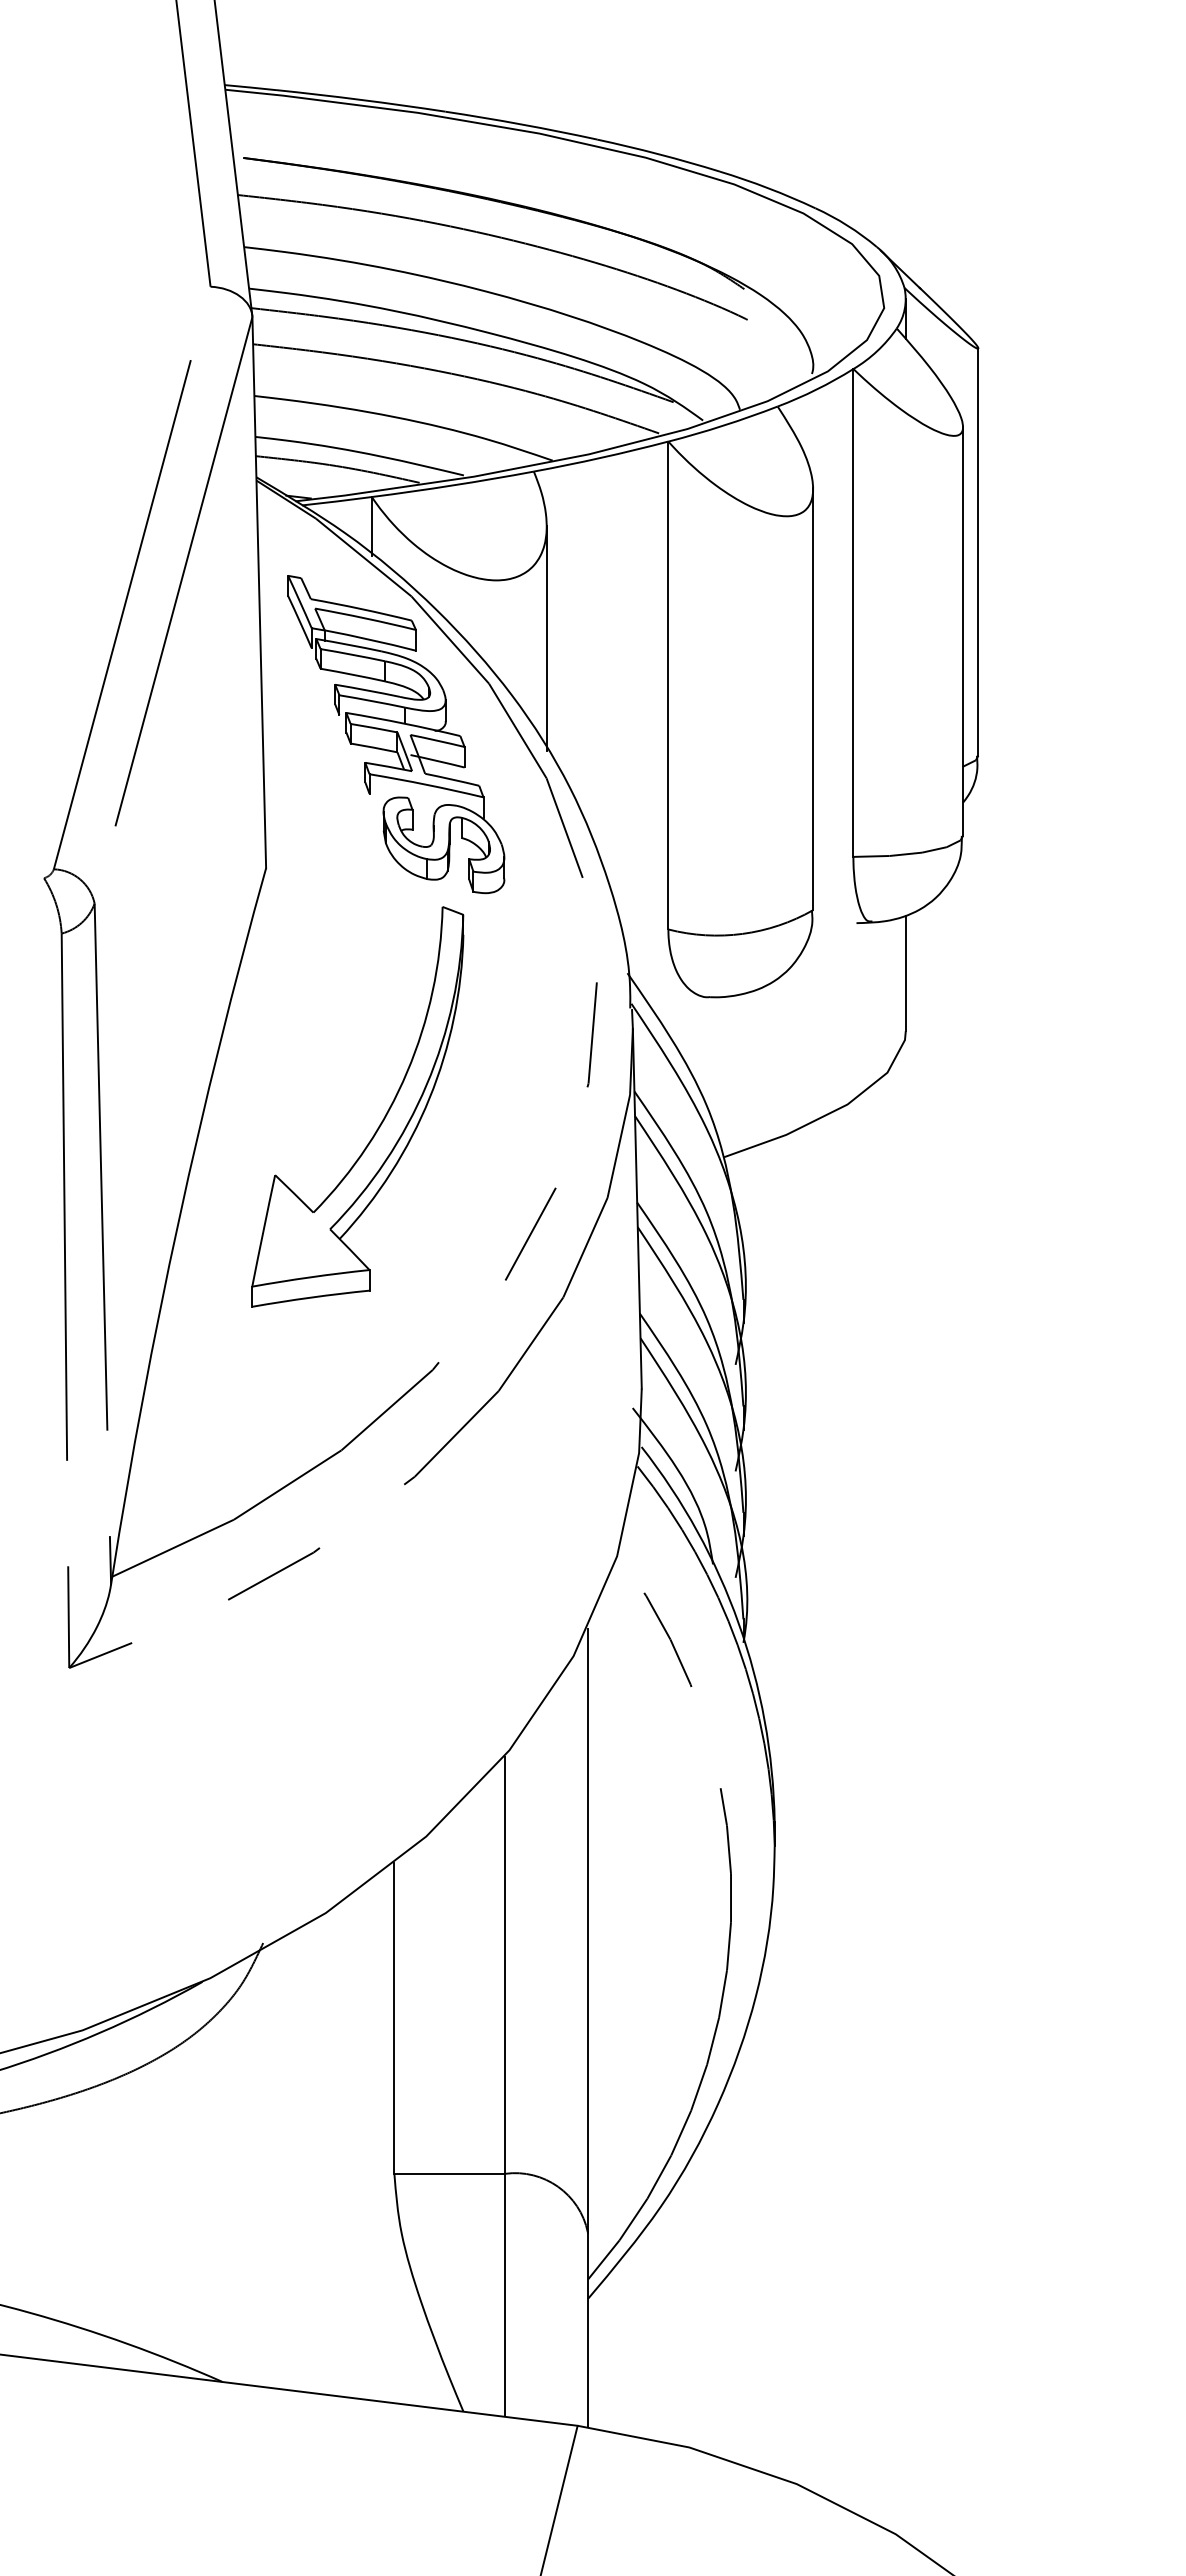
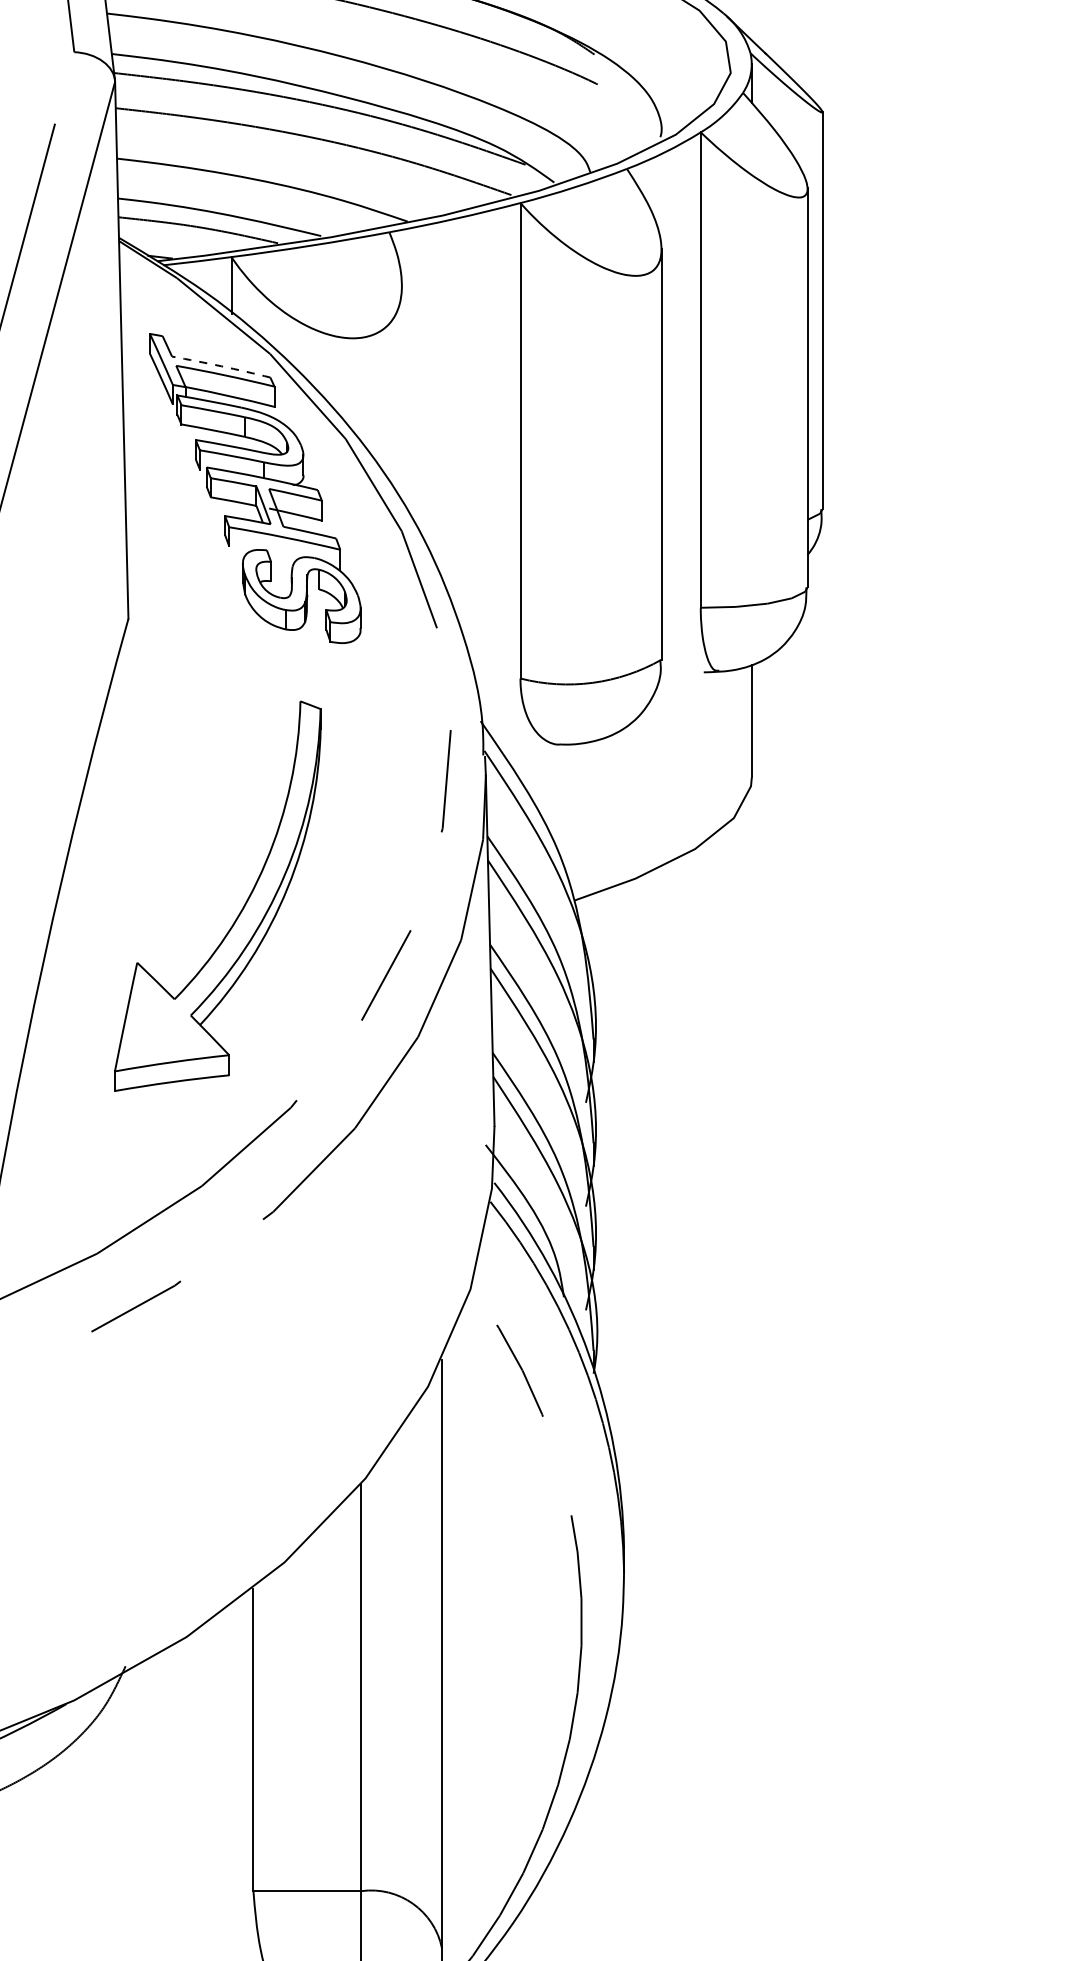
arc: (361, 609) -> (221, 366), solid -> dashed
line: (546, 638) -> (401, 394), removed
part: (382, 1119) -> (241, 908), moved

